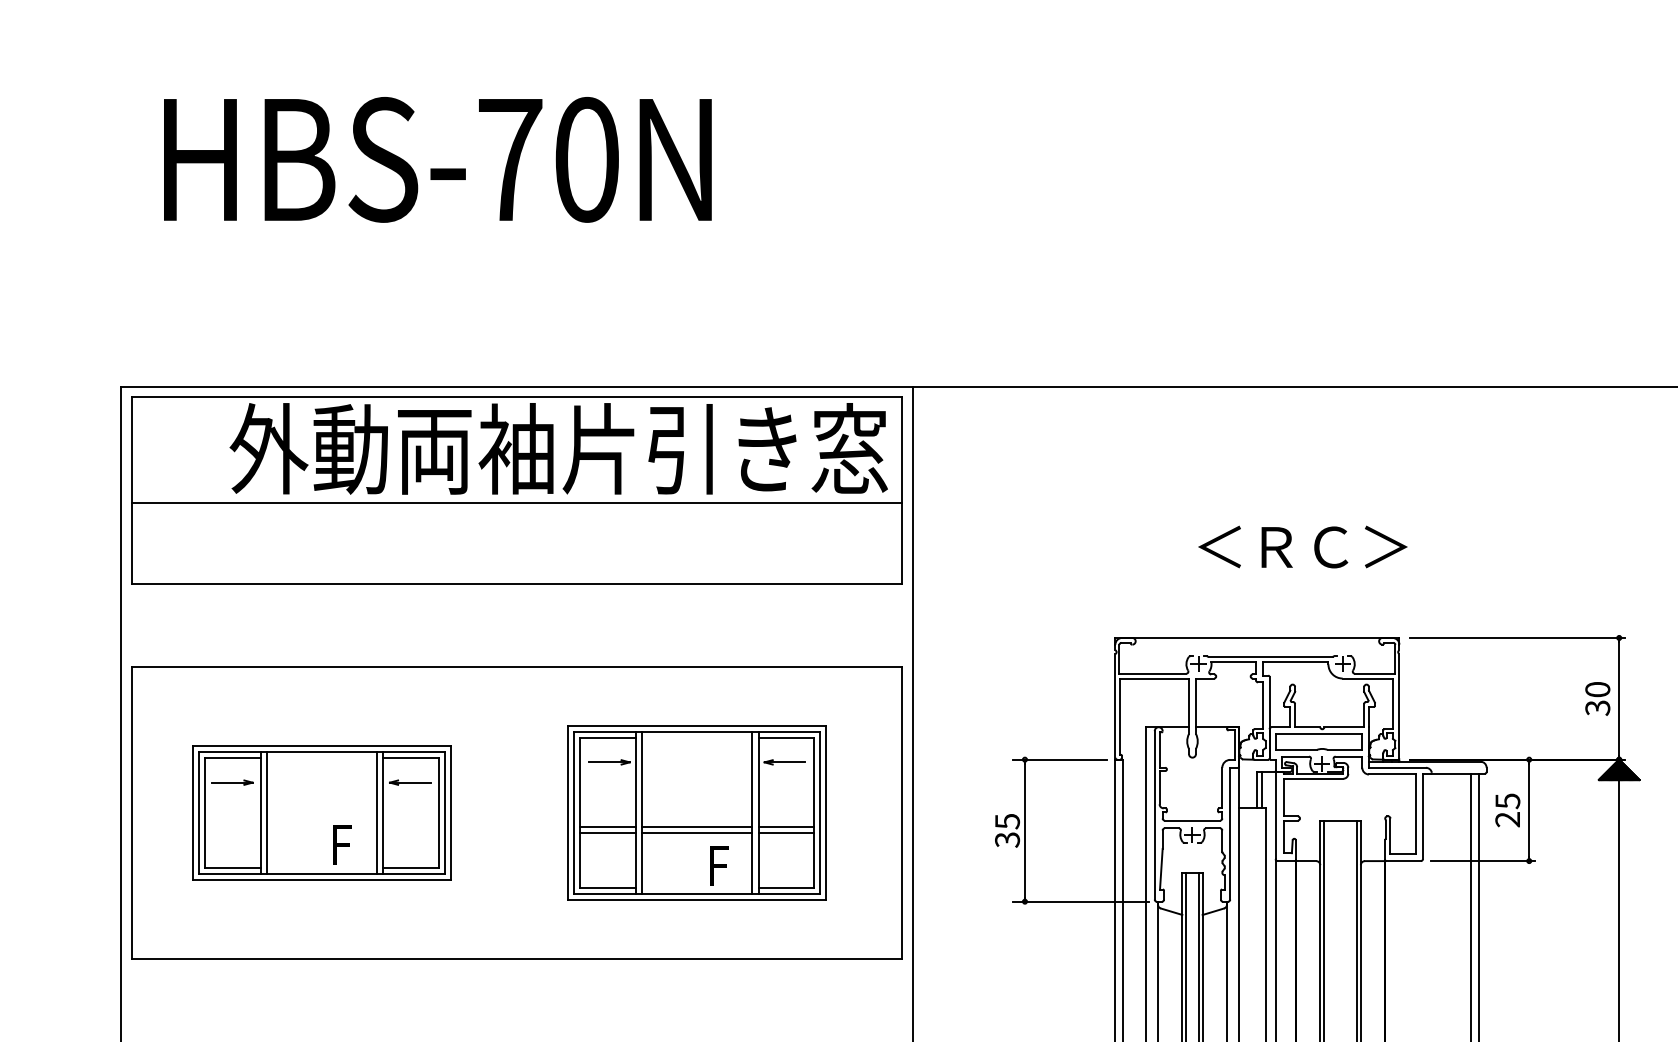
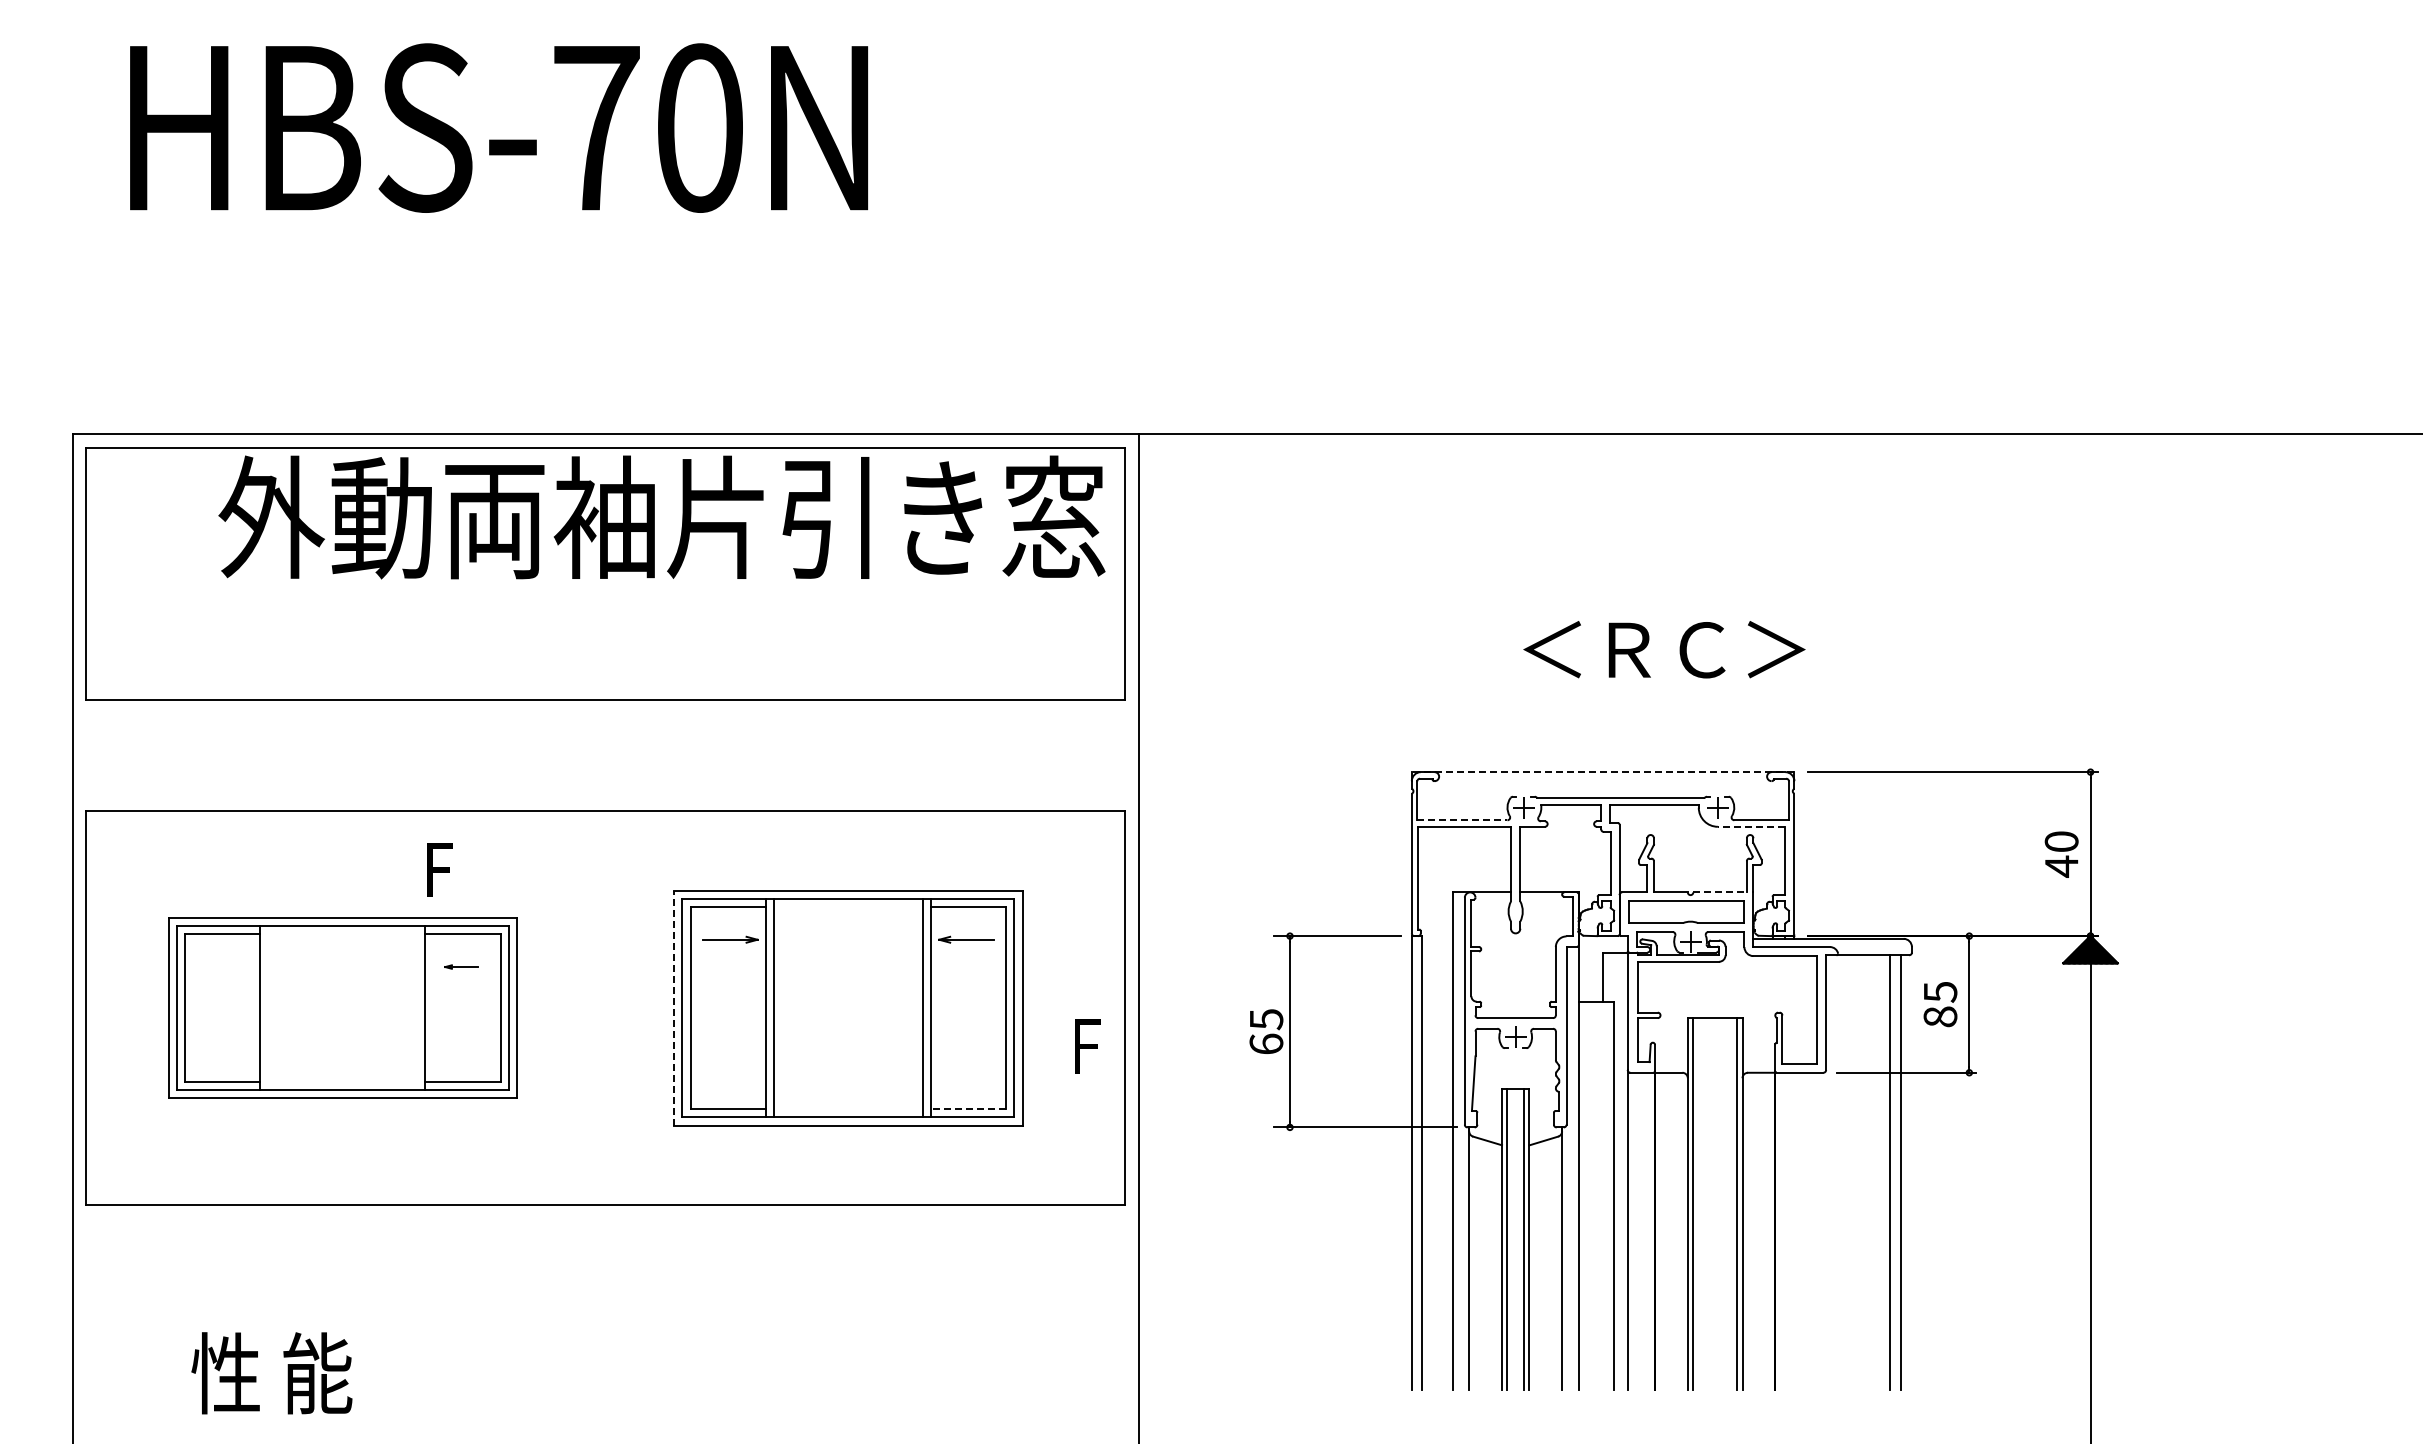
line: (516, 503) -> (605, 590), removed
line: (1256, 638) -> (1602, 772), solid -> dashed
line: (1153, 673) -> (1462, 820), solid -> dashed
line: (1367, 678) -> (1751, 826), solid -> dashed
text: (1597, 707) -> (2061, 866), 30 -> 40
line: (1344, 727) -> (1720, 892), solid -> dashed
part: (232, 782) -> (222, 966), removed
part: (409, 782) -> (461, 966), size x0.6
line: (1262, 789) -> (1609, 976), removed
line: (266, 813) -> (268, 1008), removed
line: (377, 813) -> (417, 1008), removed
line: (568, 813) -> (674, 1008), solid -> dashed
text: (1507, 819) -> (1940, 1016), 25 -> 85
line: (607, 827) -> (727, 1027), removed
line: (696, 827) -> (847, 1027), removed
line: (786, 827) -> (968, 1027), removed
line: (607, 833) -> (727, 1035), removed
line: (696, 833) -> (847, 1035), removed
line: (786, 833) -> (968, 1035), removed
text: (1007, 839) -> (1266, 1043), 35 -> 65
text: (342, 844) -> (439, 869), moved
text: (719, 866) -> (1087, 1046), moved
line: (786, 888) -> (968, 1109), solid -> dashed

